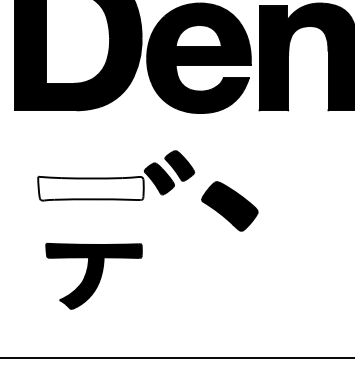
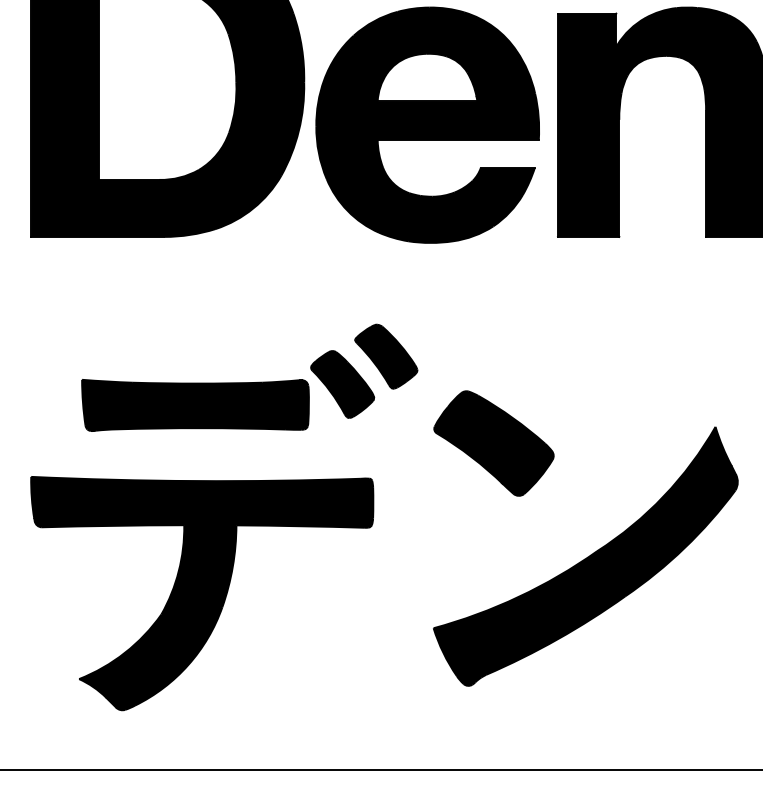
fill: (90, 188) -> (194, 405), added
part: (272, 258) -> (585, 555), added
part: (93, 276) -> (200, 594), size x1.67

